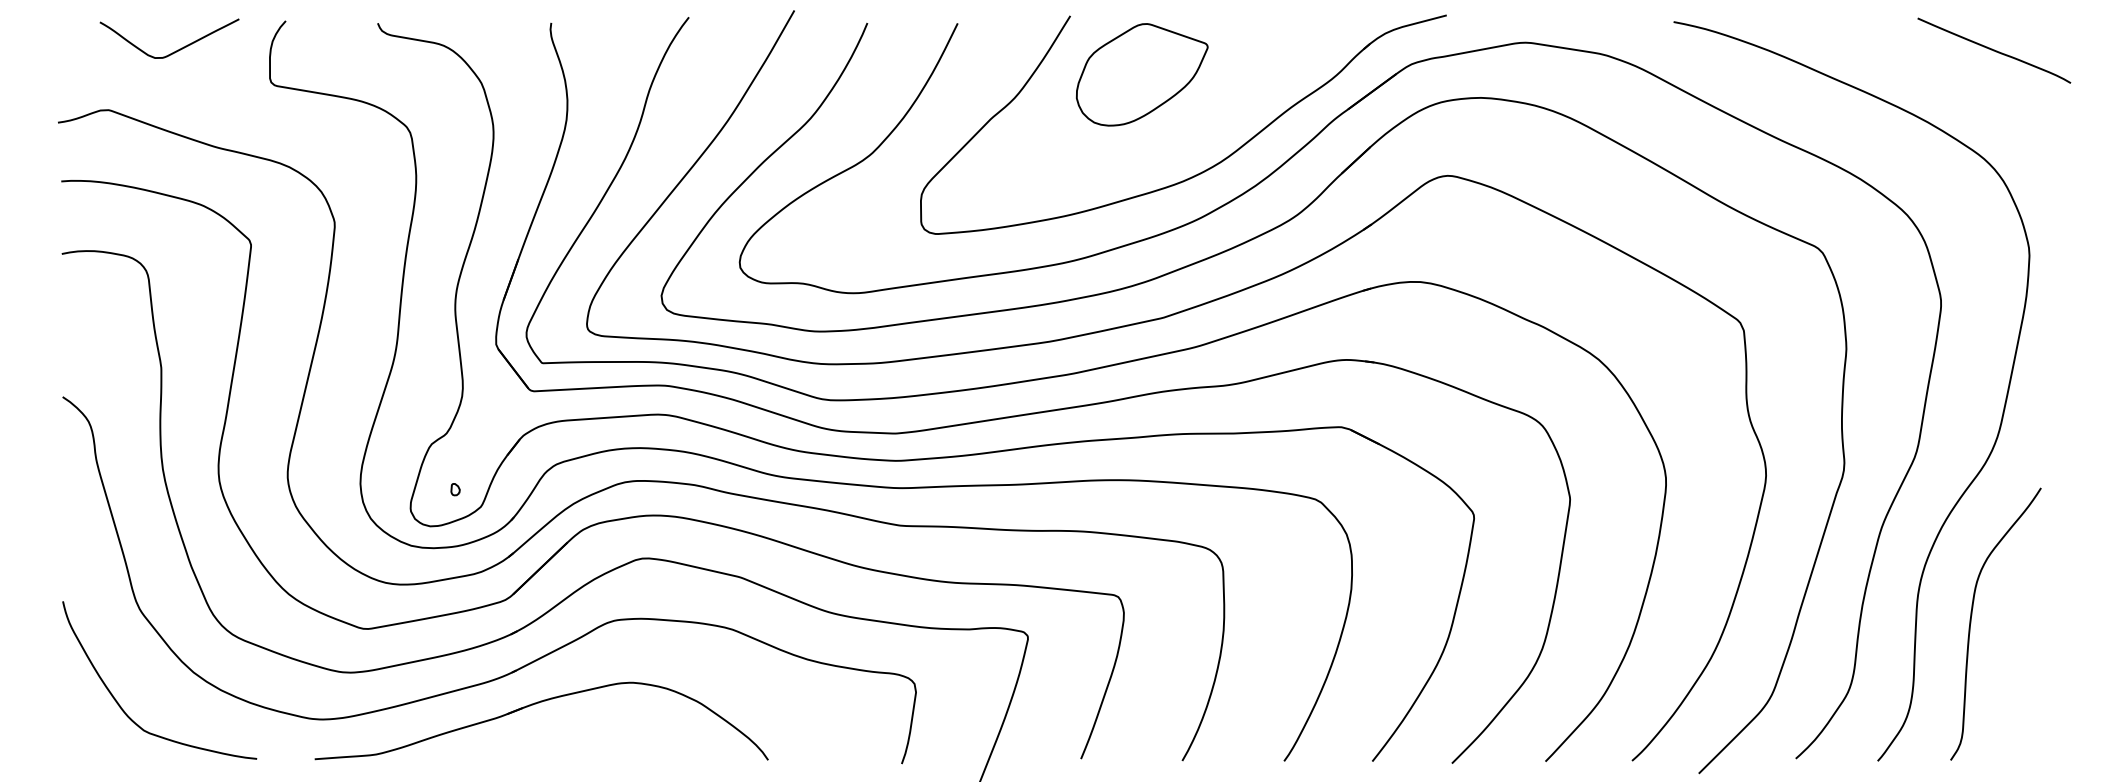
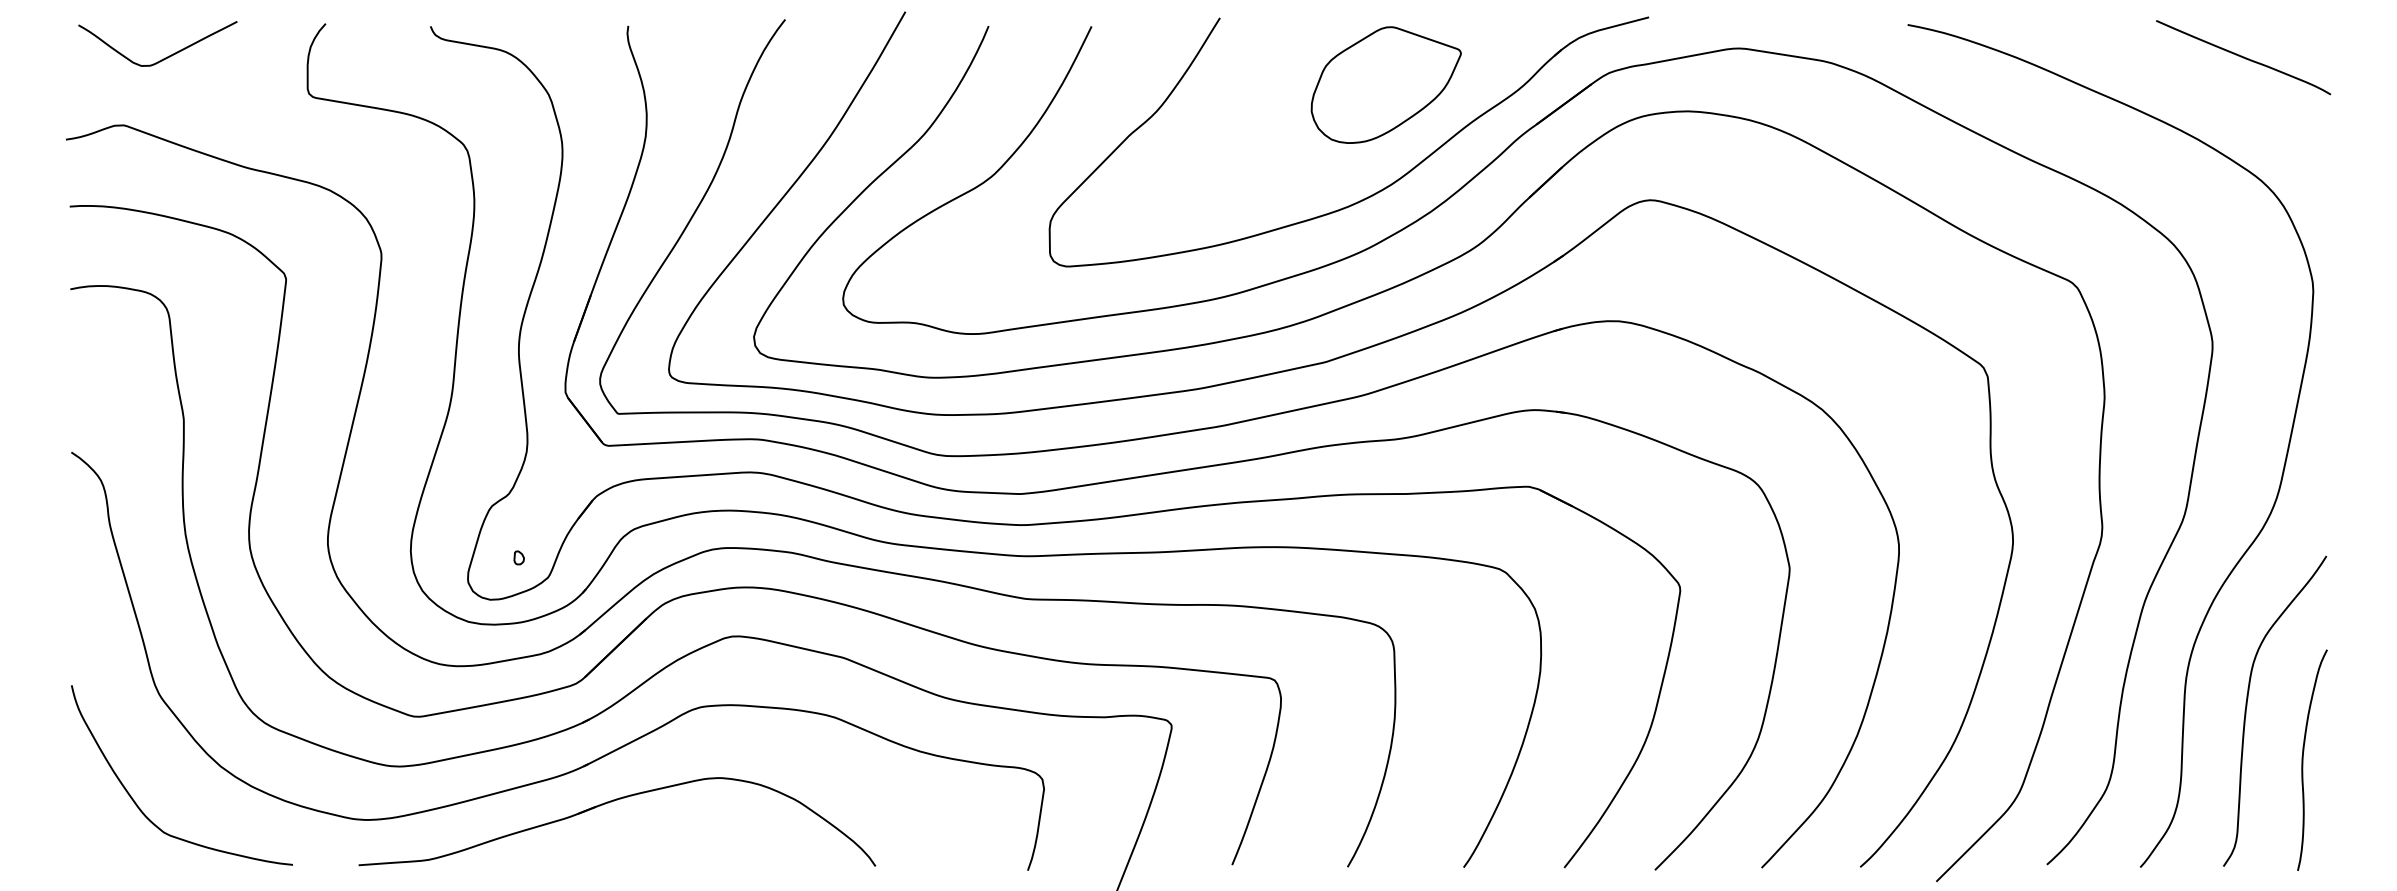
curve: (176, 50) -> (165, 57), moved
curve: (1994, 50) -> (2243, 57), moved
part: (1142, 74) -> (1386, 84), moved
curve: (2021, 664) -> (2304, 757), added

